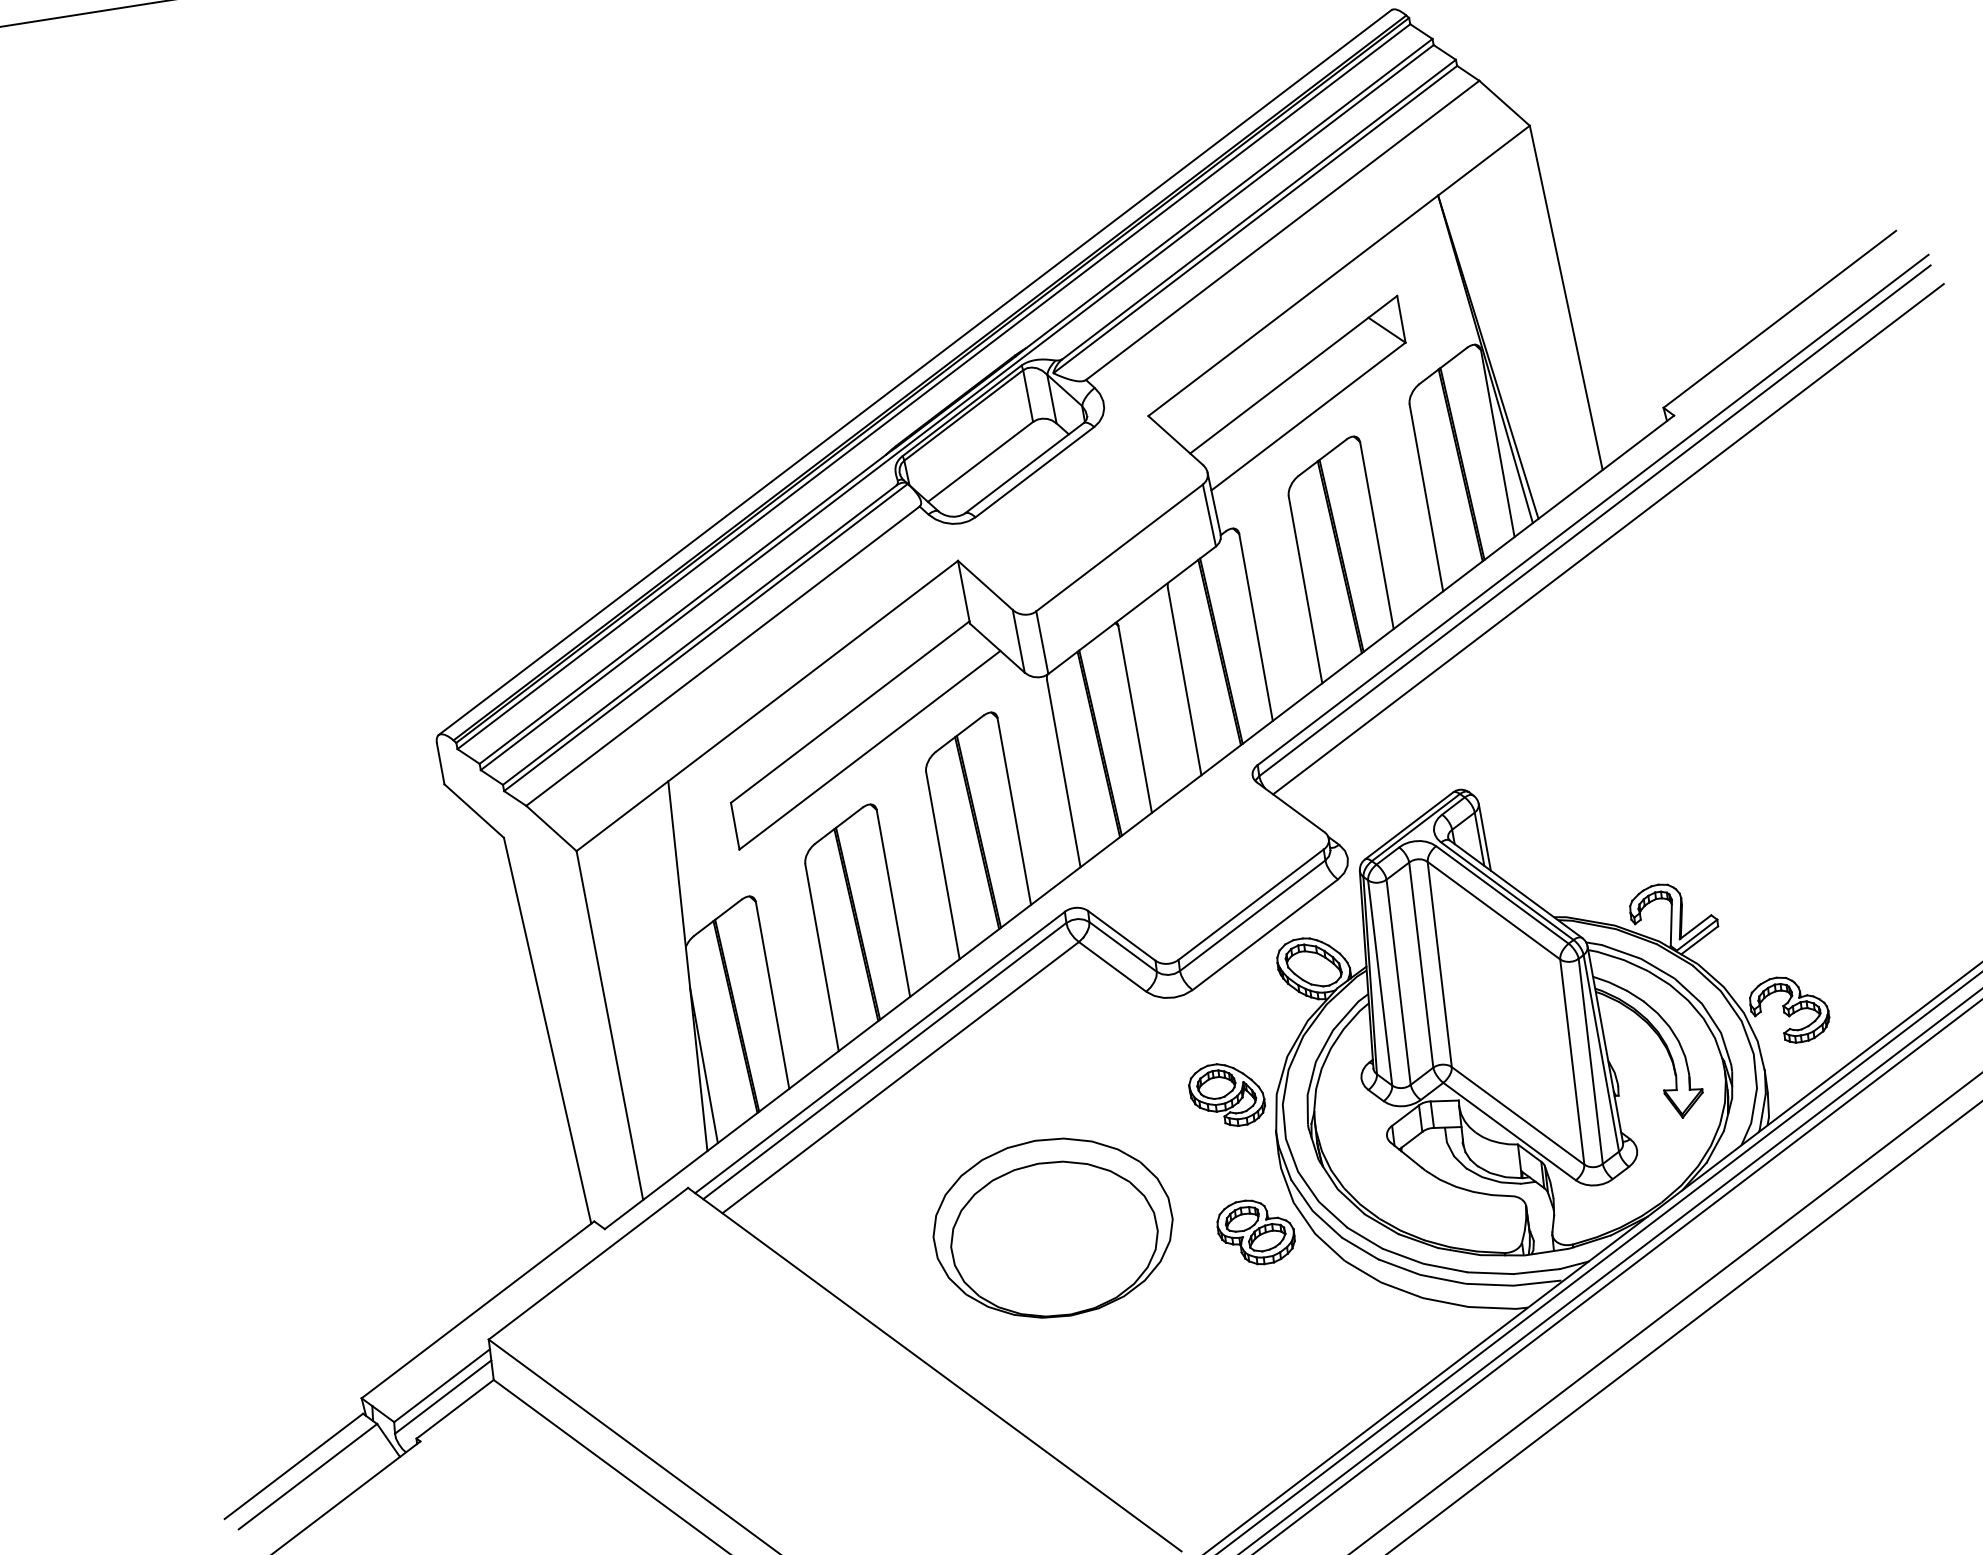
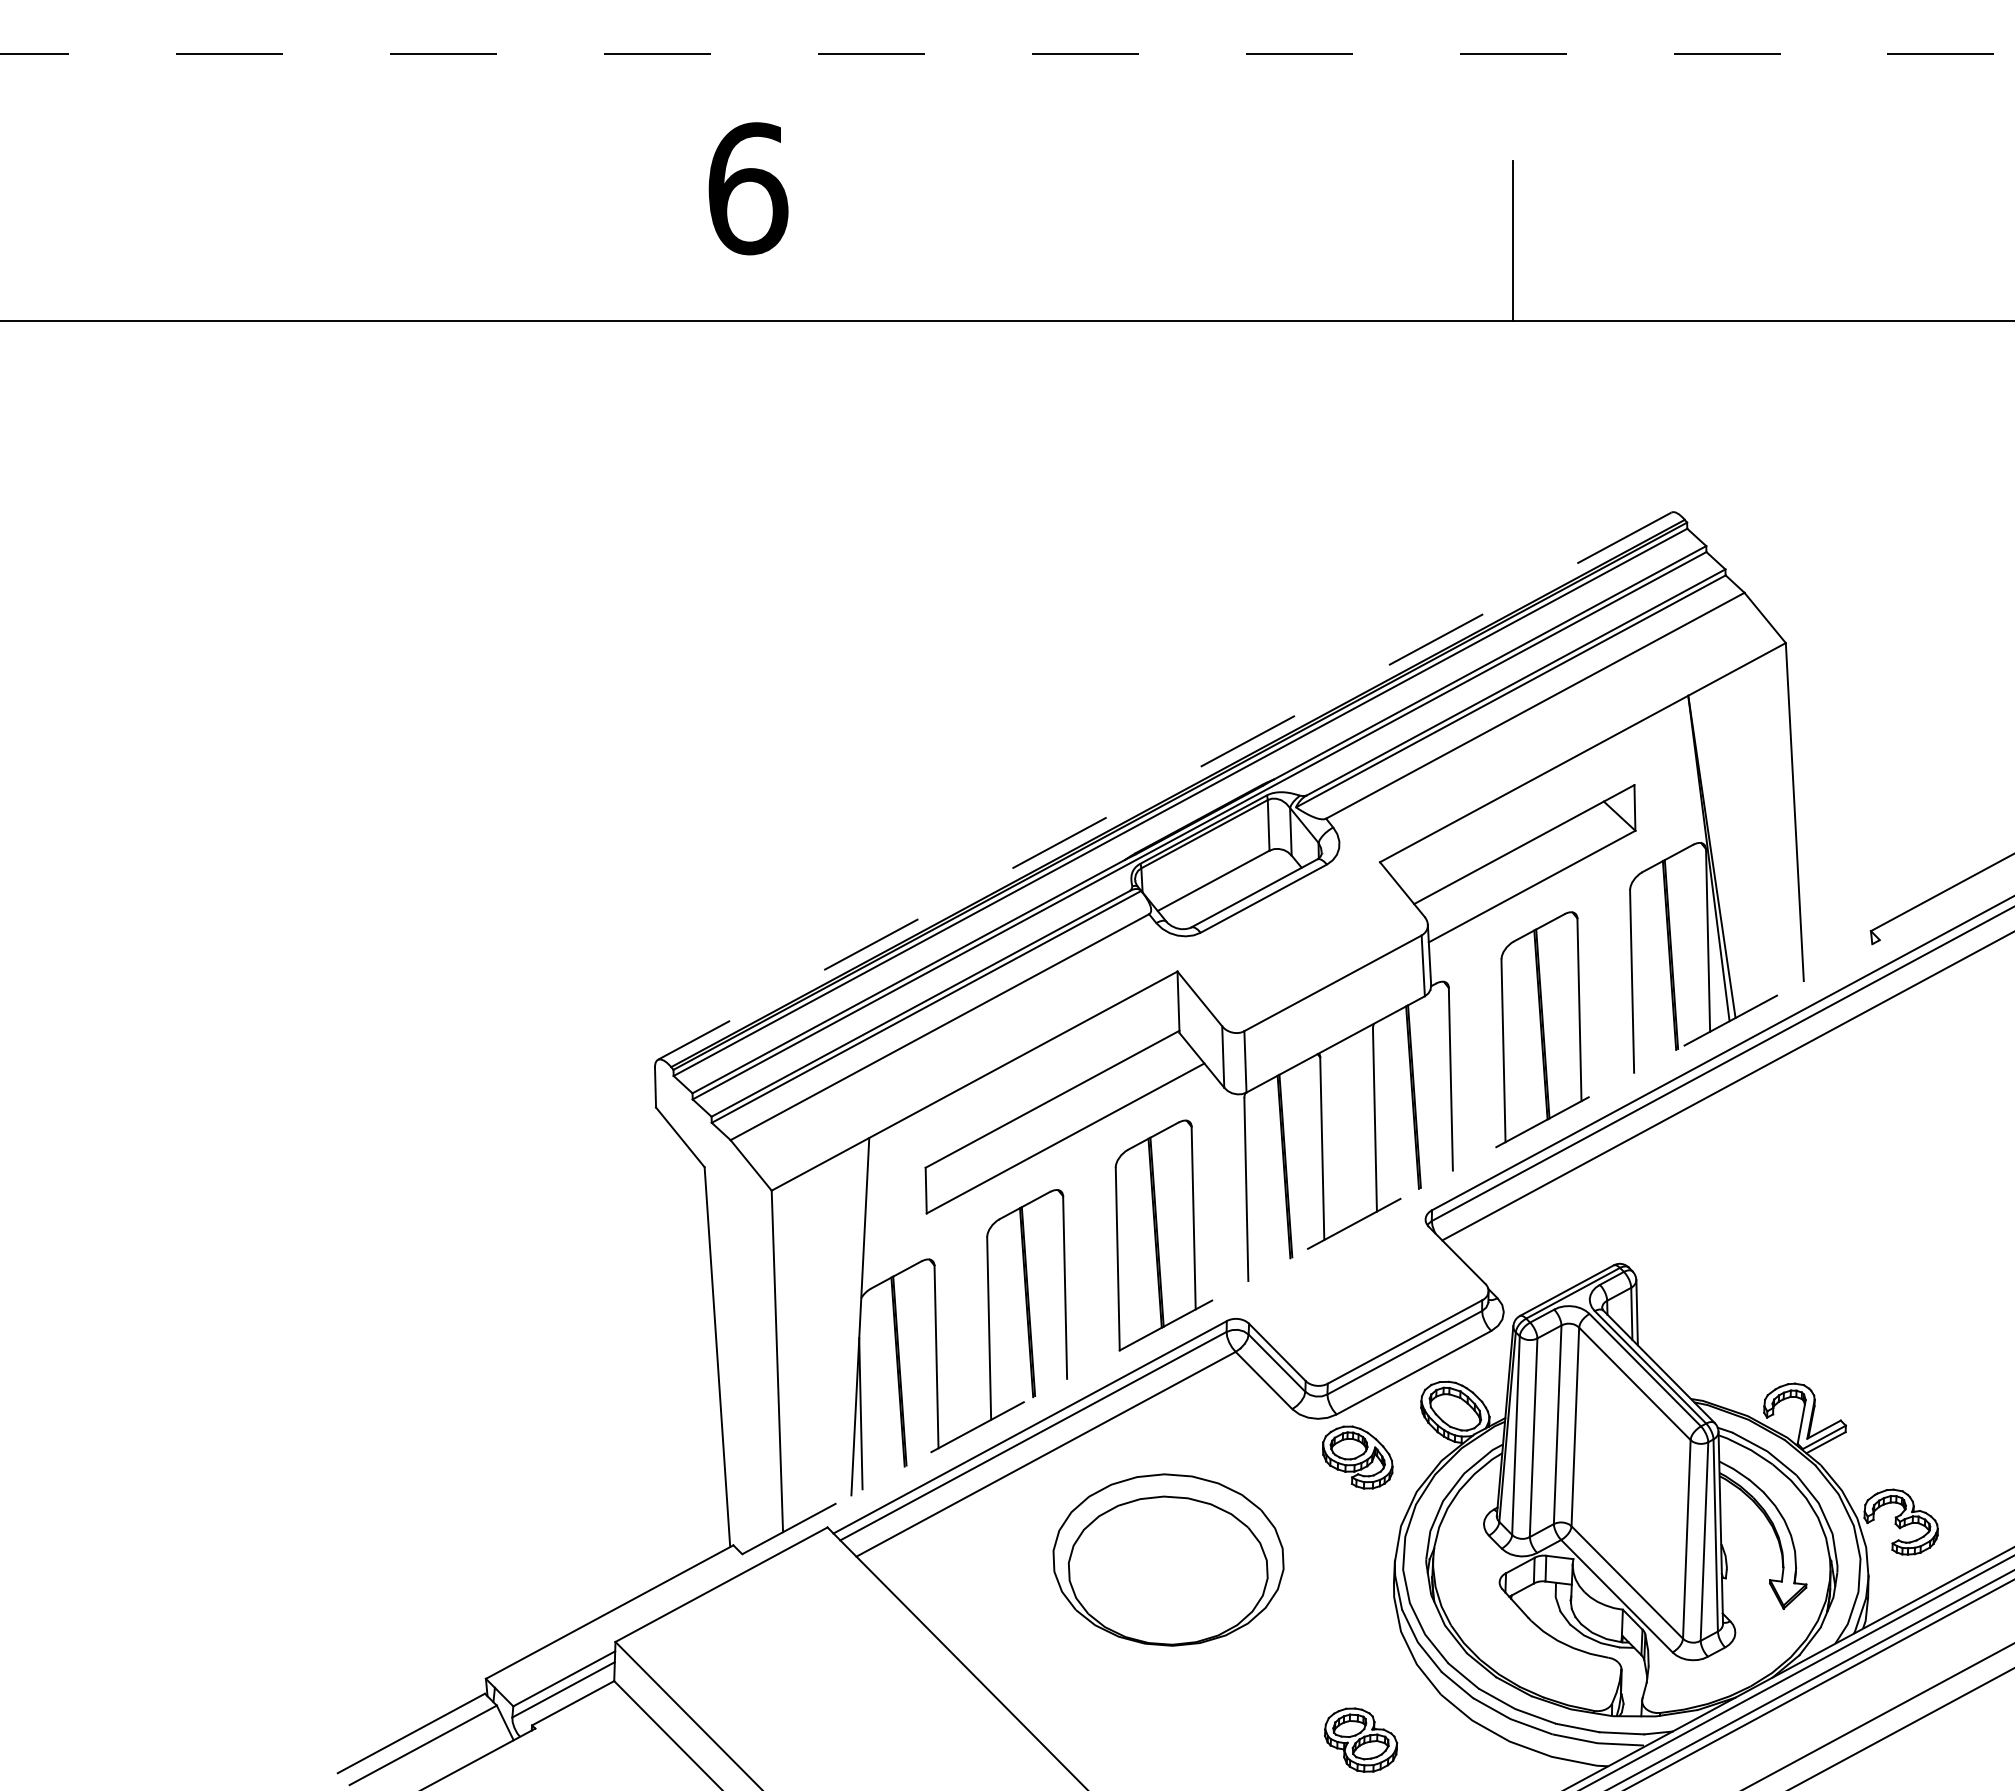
line: (914, 372) -> (1164, 786), solid -> dashed
line: (1139, 821) -> (1311, 1246), solid -> dashed
part: (1226, 1095) -> (1357, 1457), moved
part: (1052, 1227) -> (1168, 1559), moved
part: (1256, 1231) -> (1361, 1739), moved

